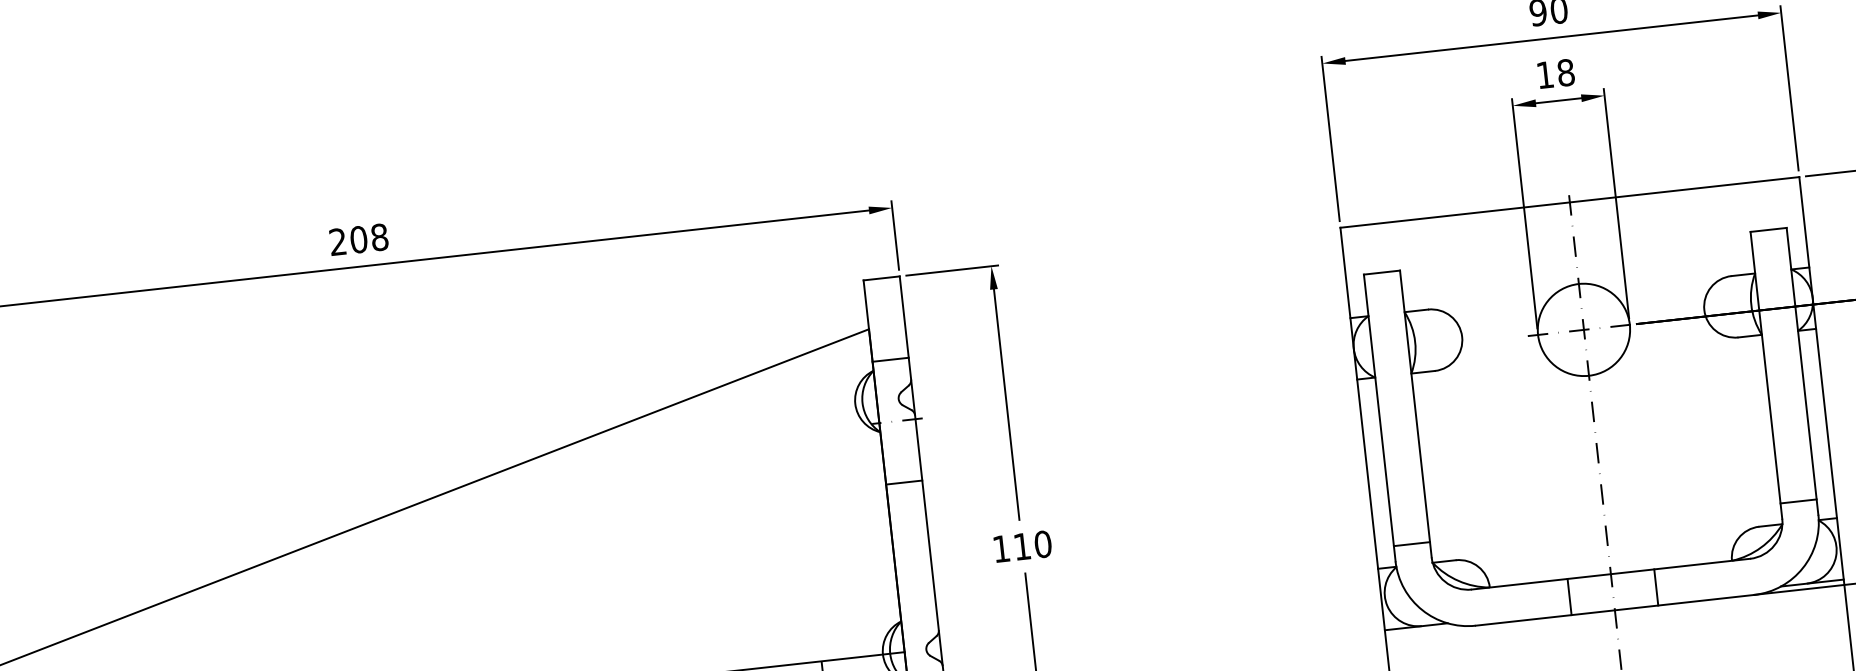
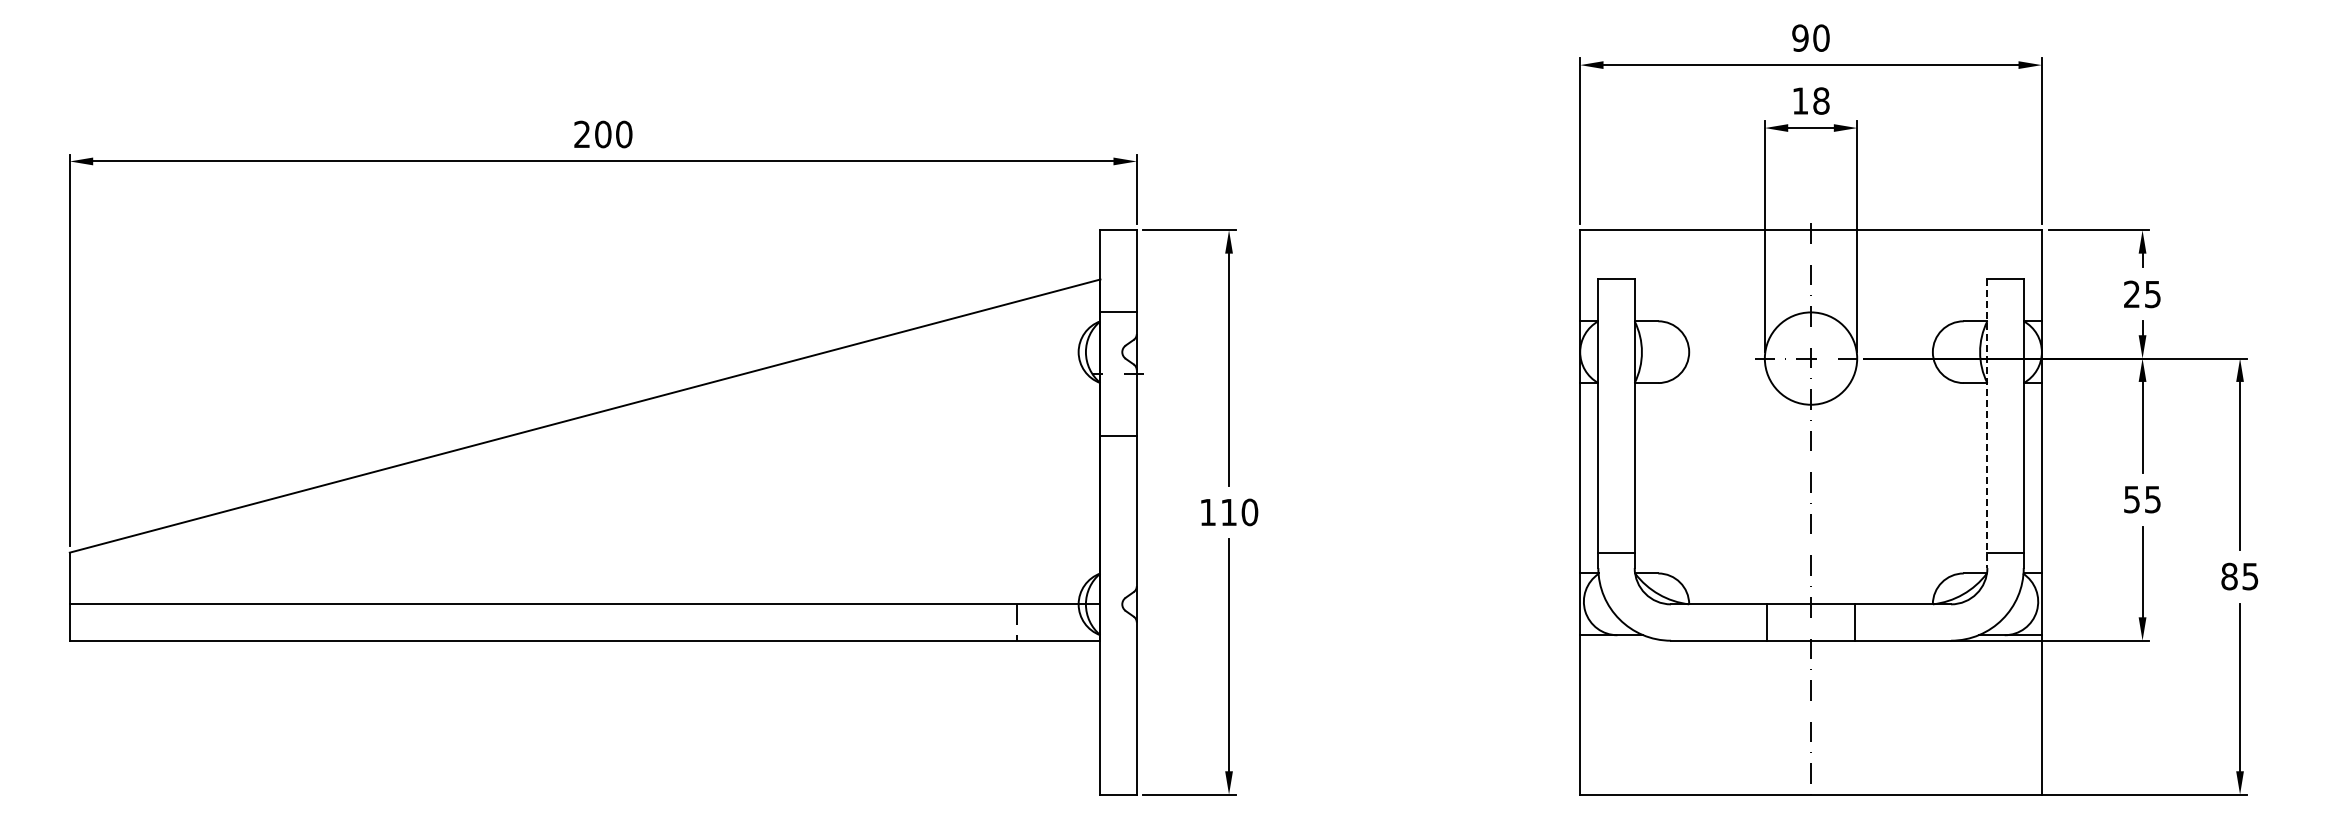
text: (380, 237) -> (624, 134), 208 -> 200
line: (1766, 376) -> (1987, 424), solid -> dashed

